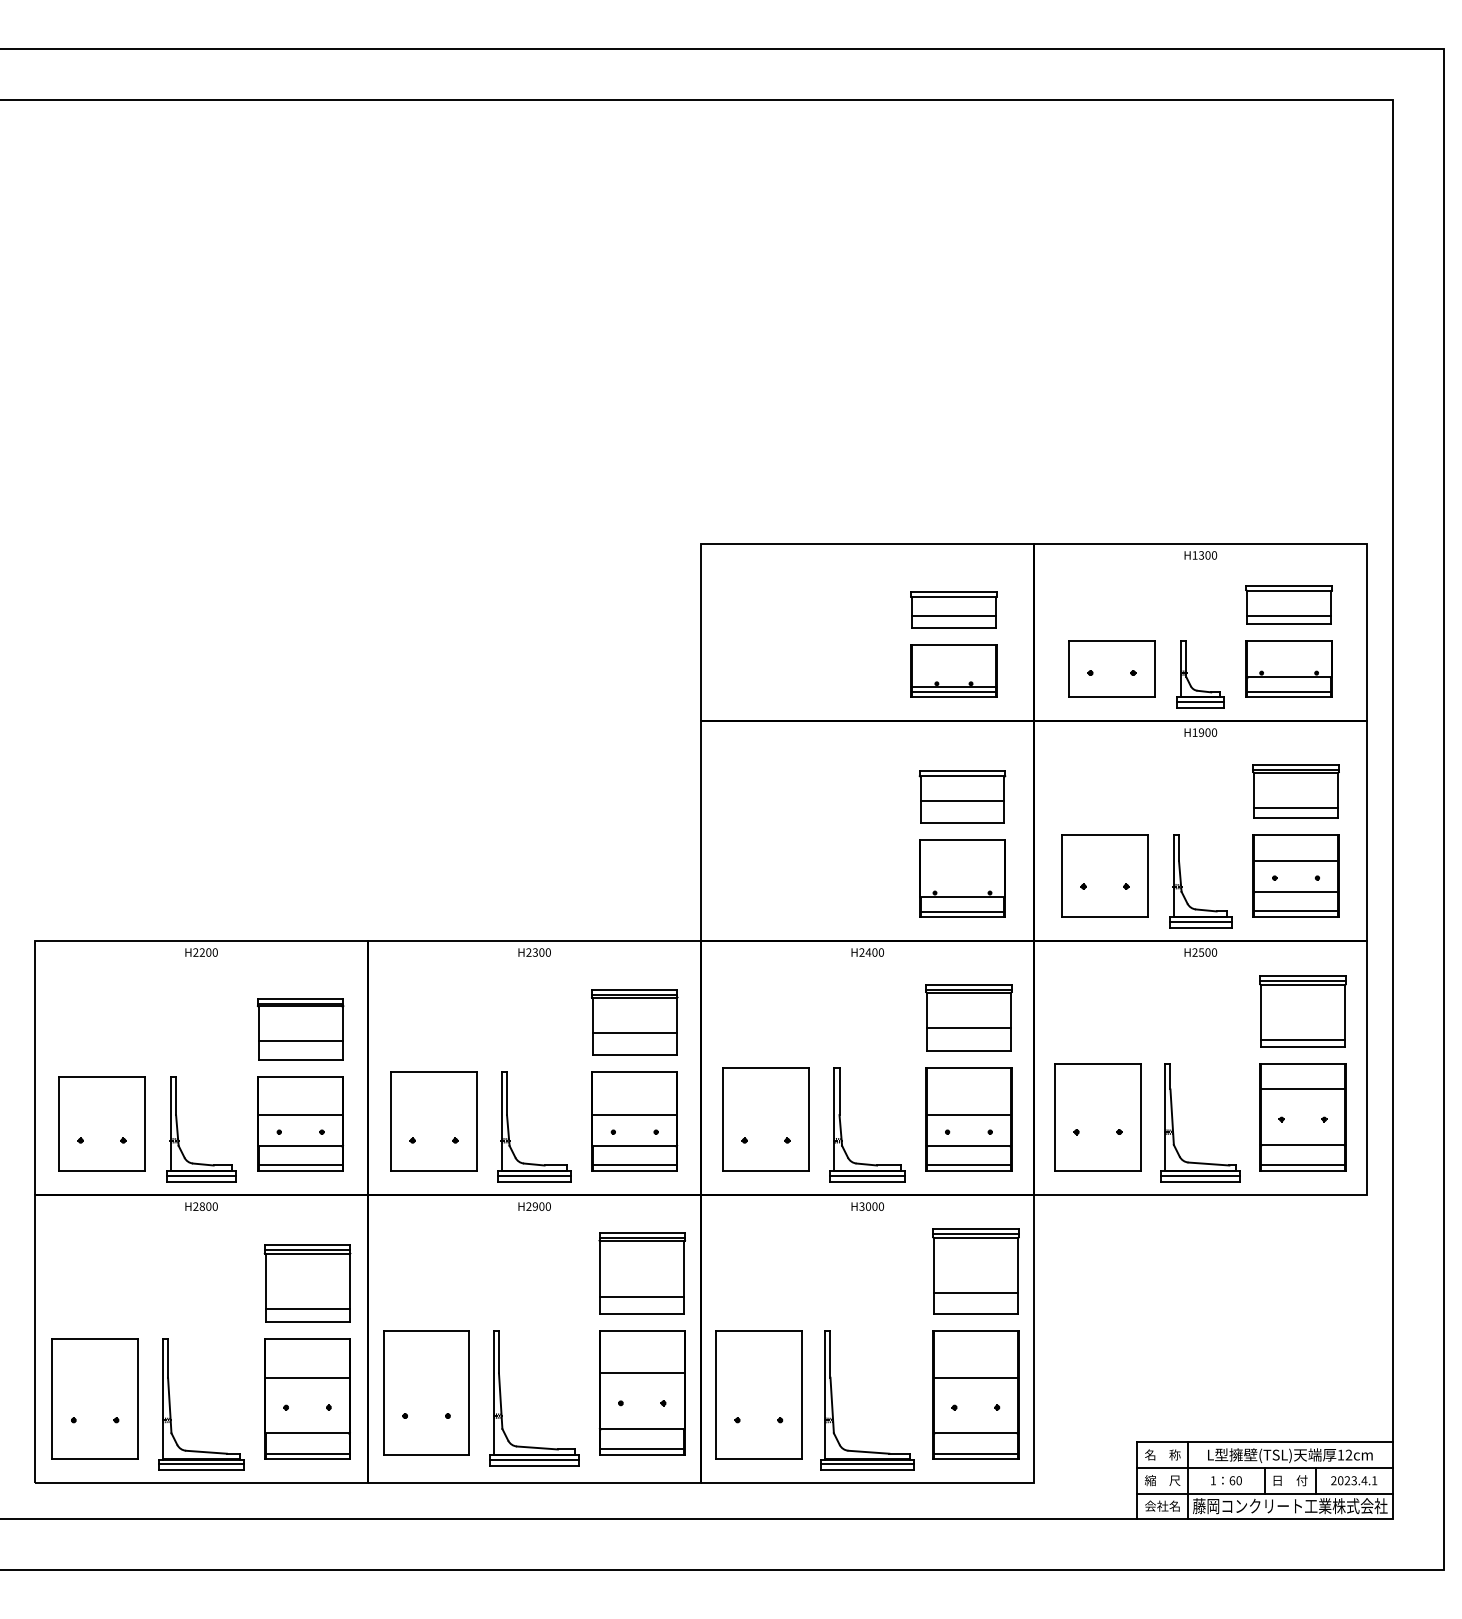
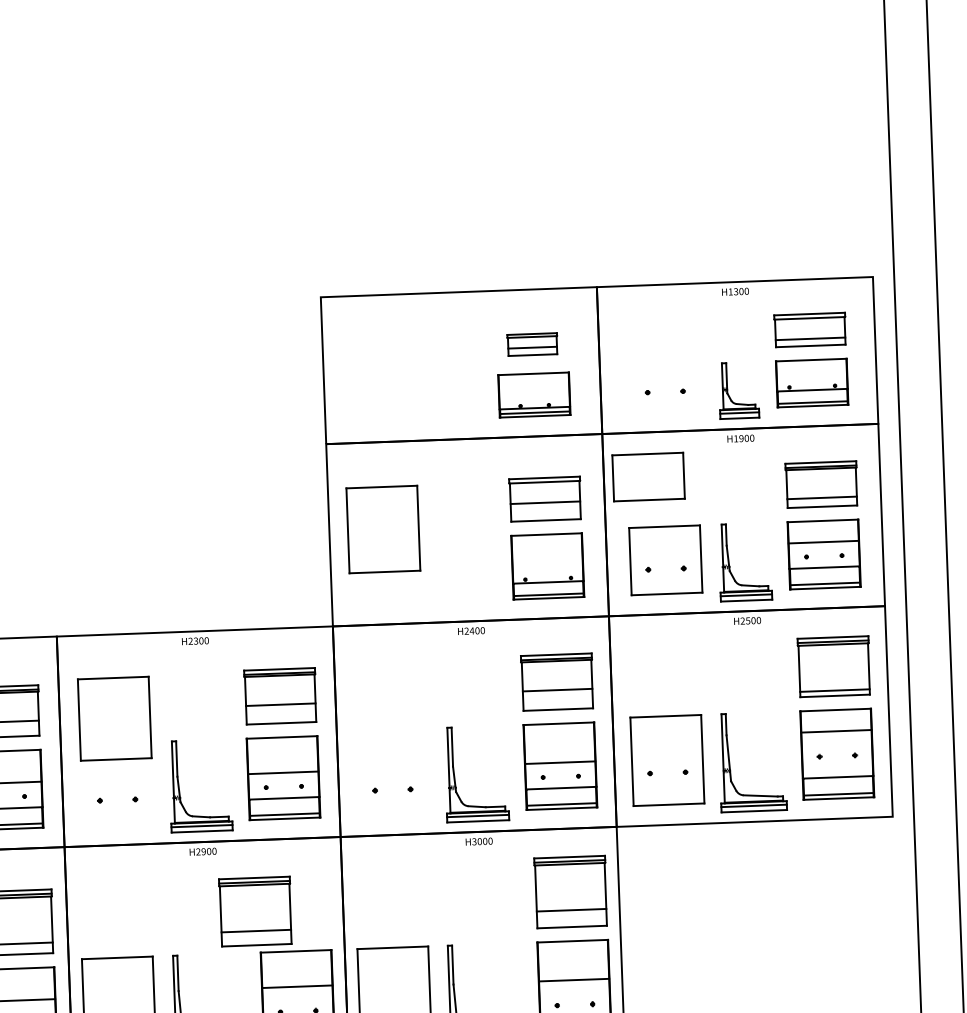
part: (953, 609) -> (532, 344), size x0.7
part: (1111, 668) -> (648, 476), moved
part: (765, 1119) -> (382, 529), moved
part: (433, 1121) -> (114, 718), moved
part: (641, 1273) -> (255, 911), moved

